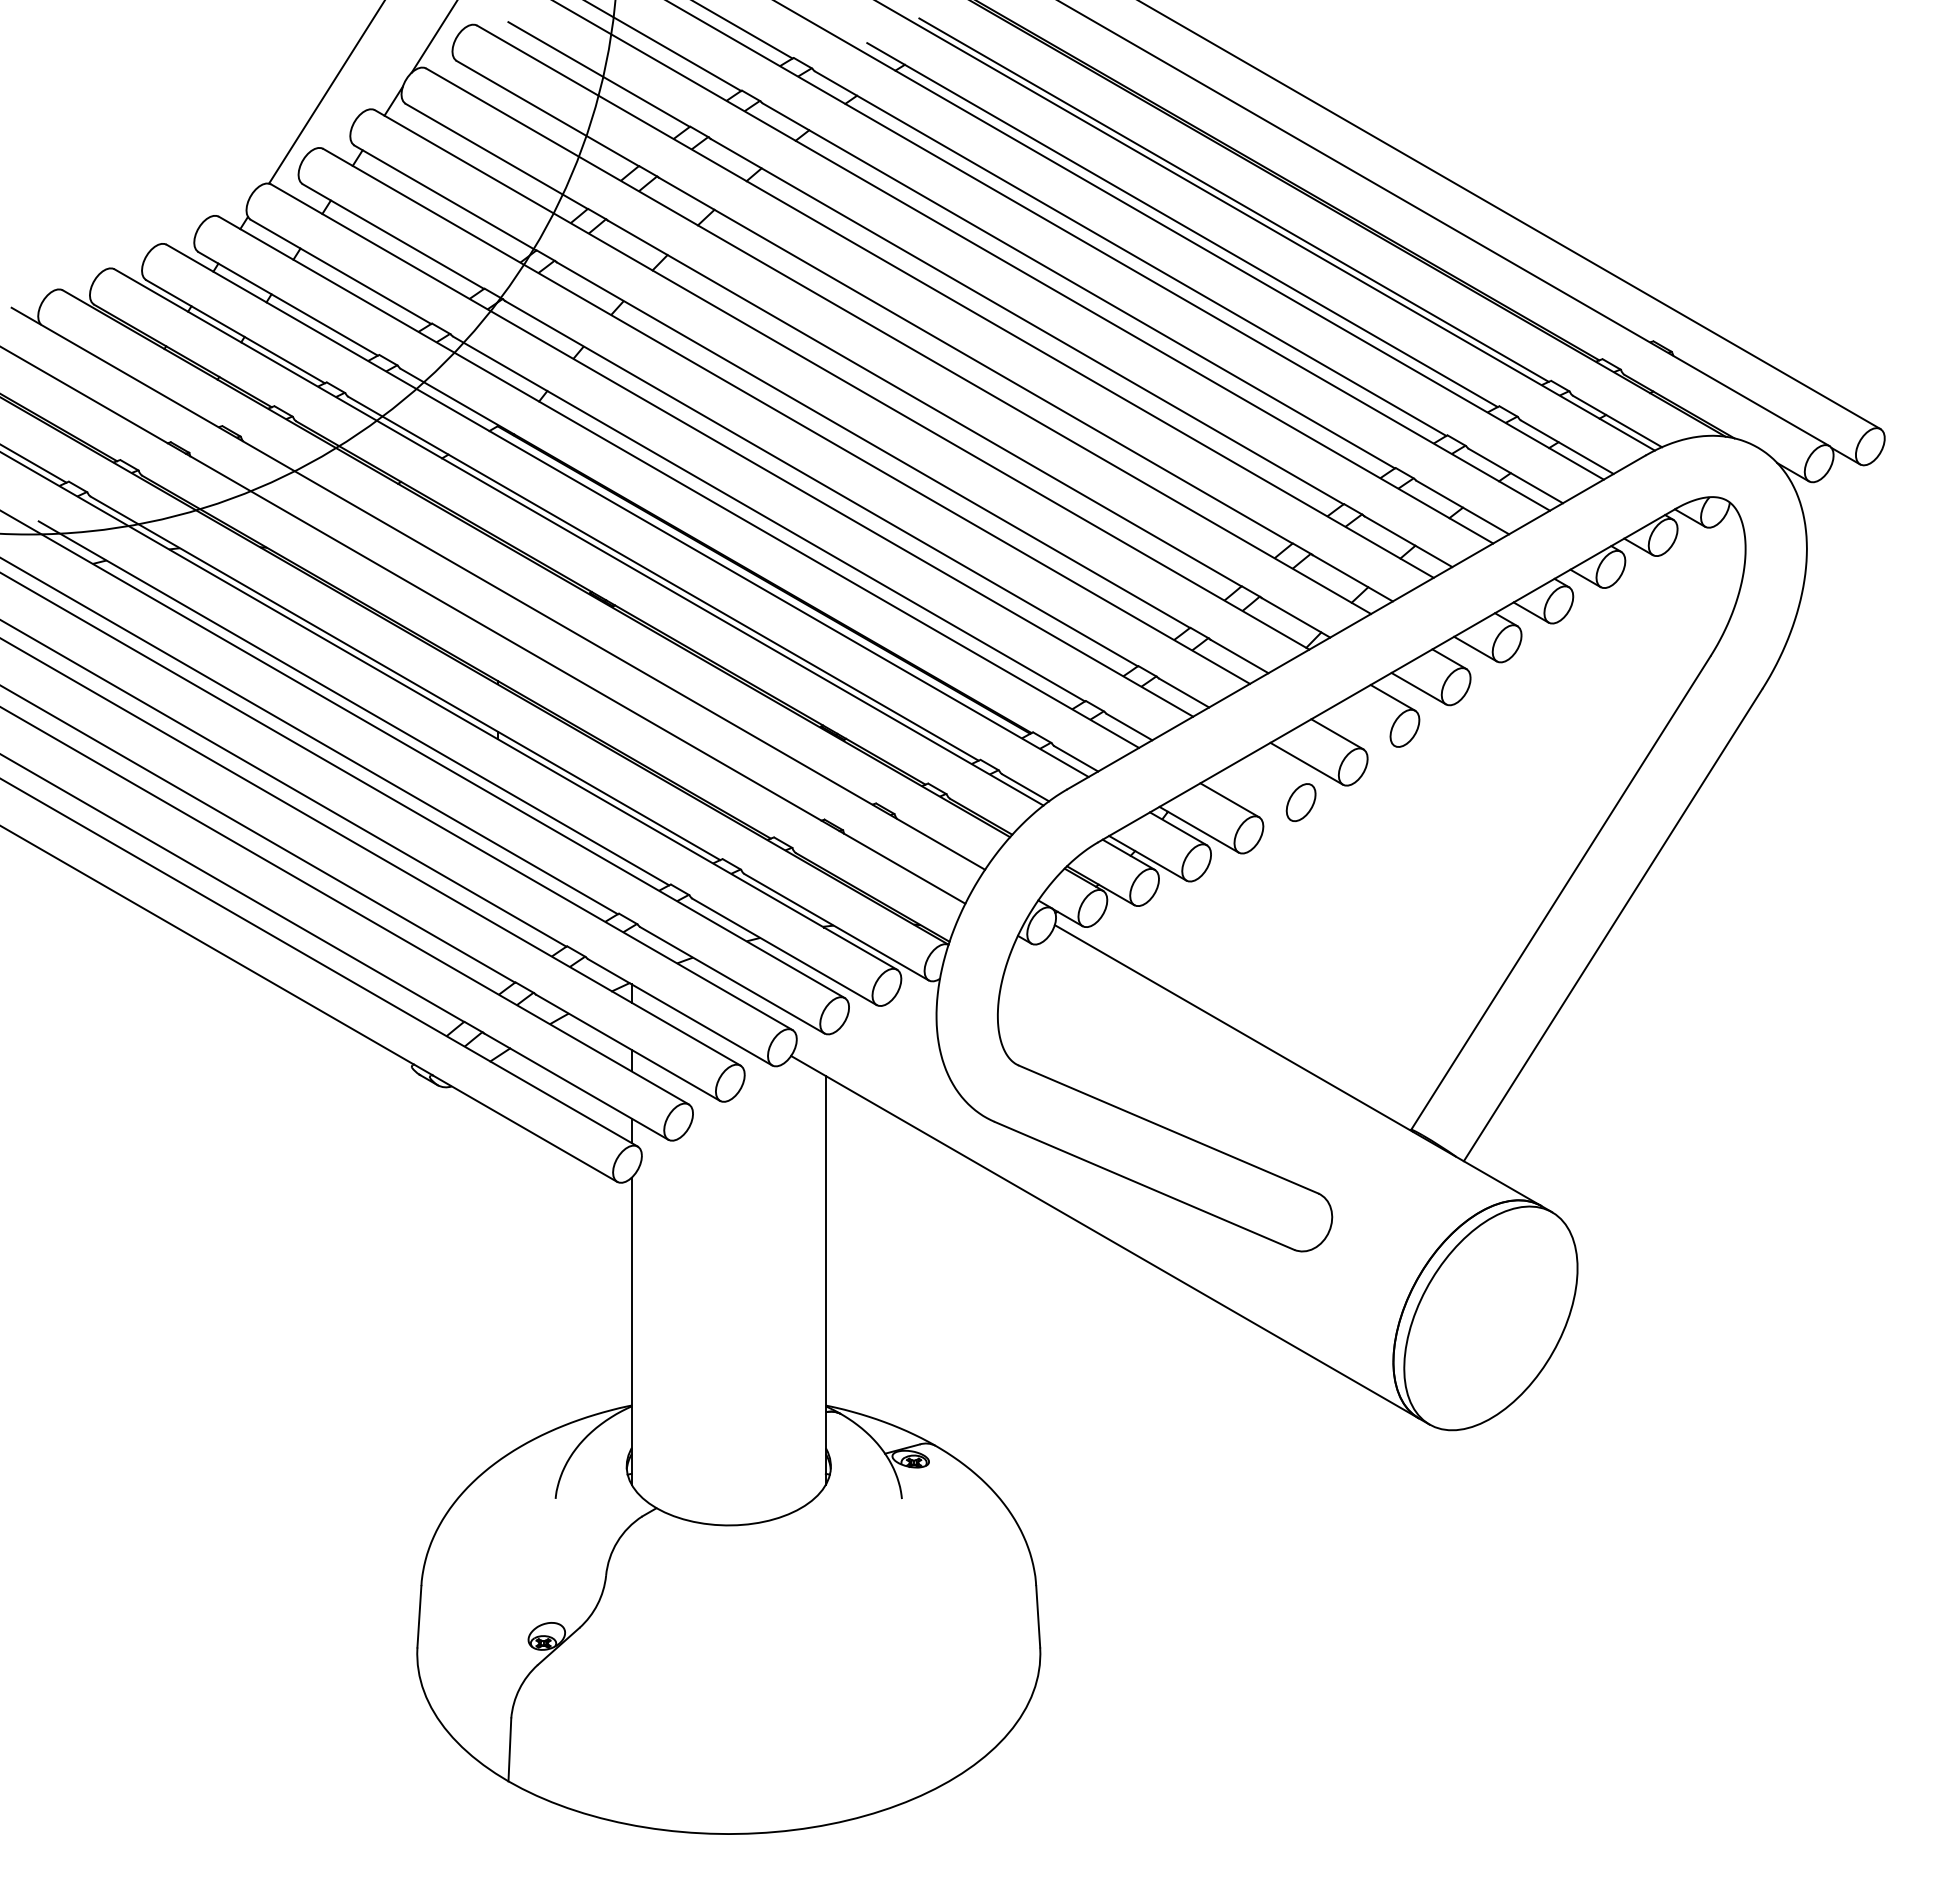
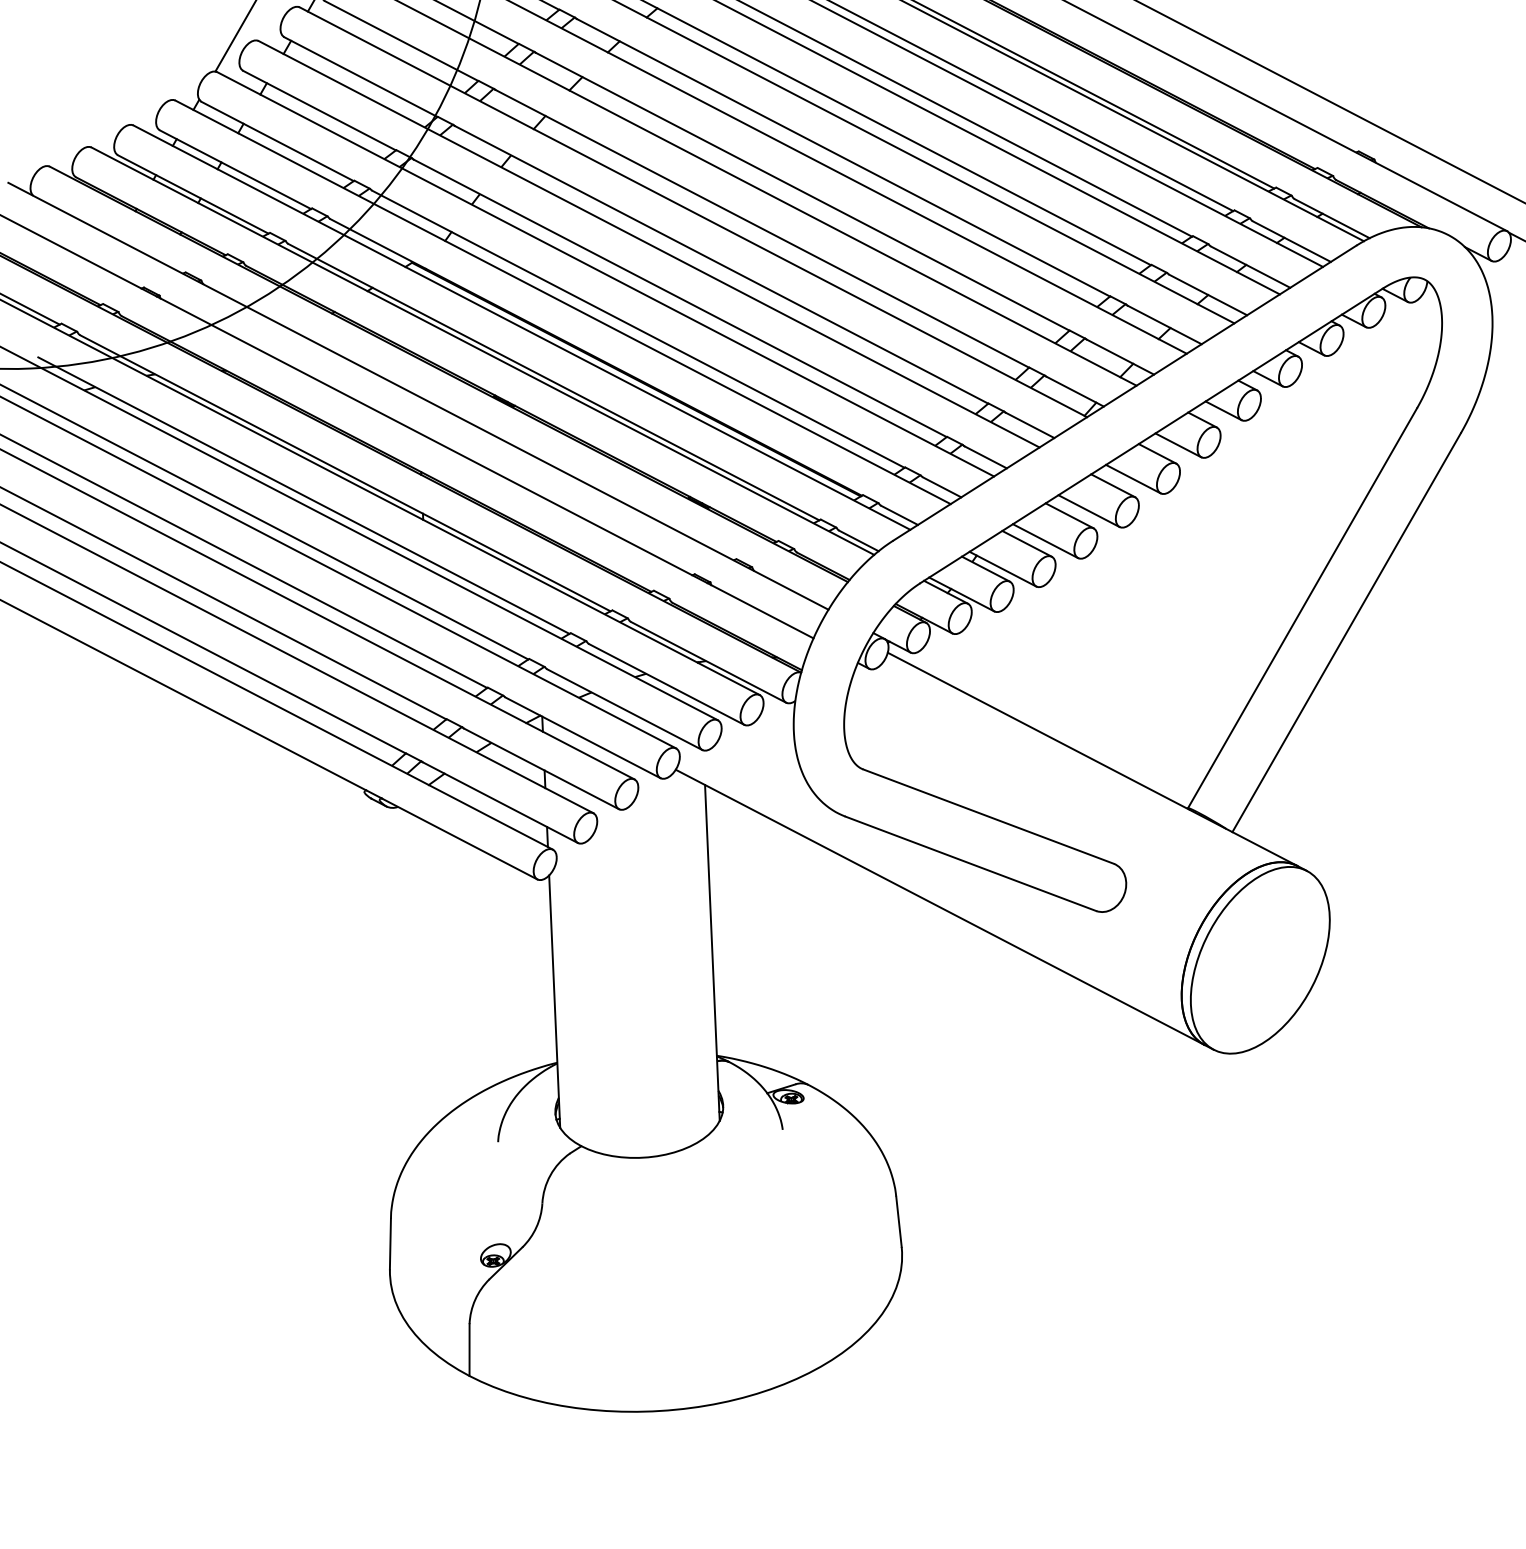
line: (1361, 727) -> (1132, 479), added
line: (1282, 768) -> (1069, 515), added
line: (1251, 797) -> (1044, 540), added

